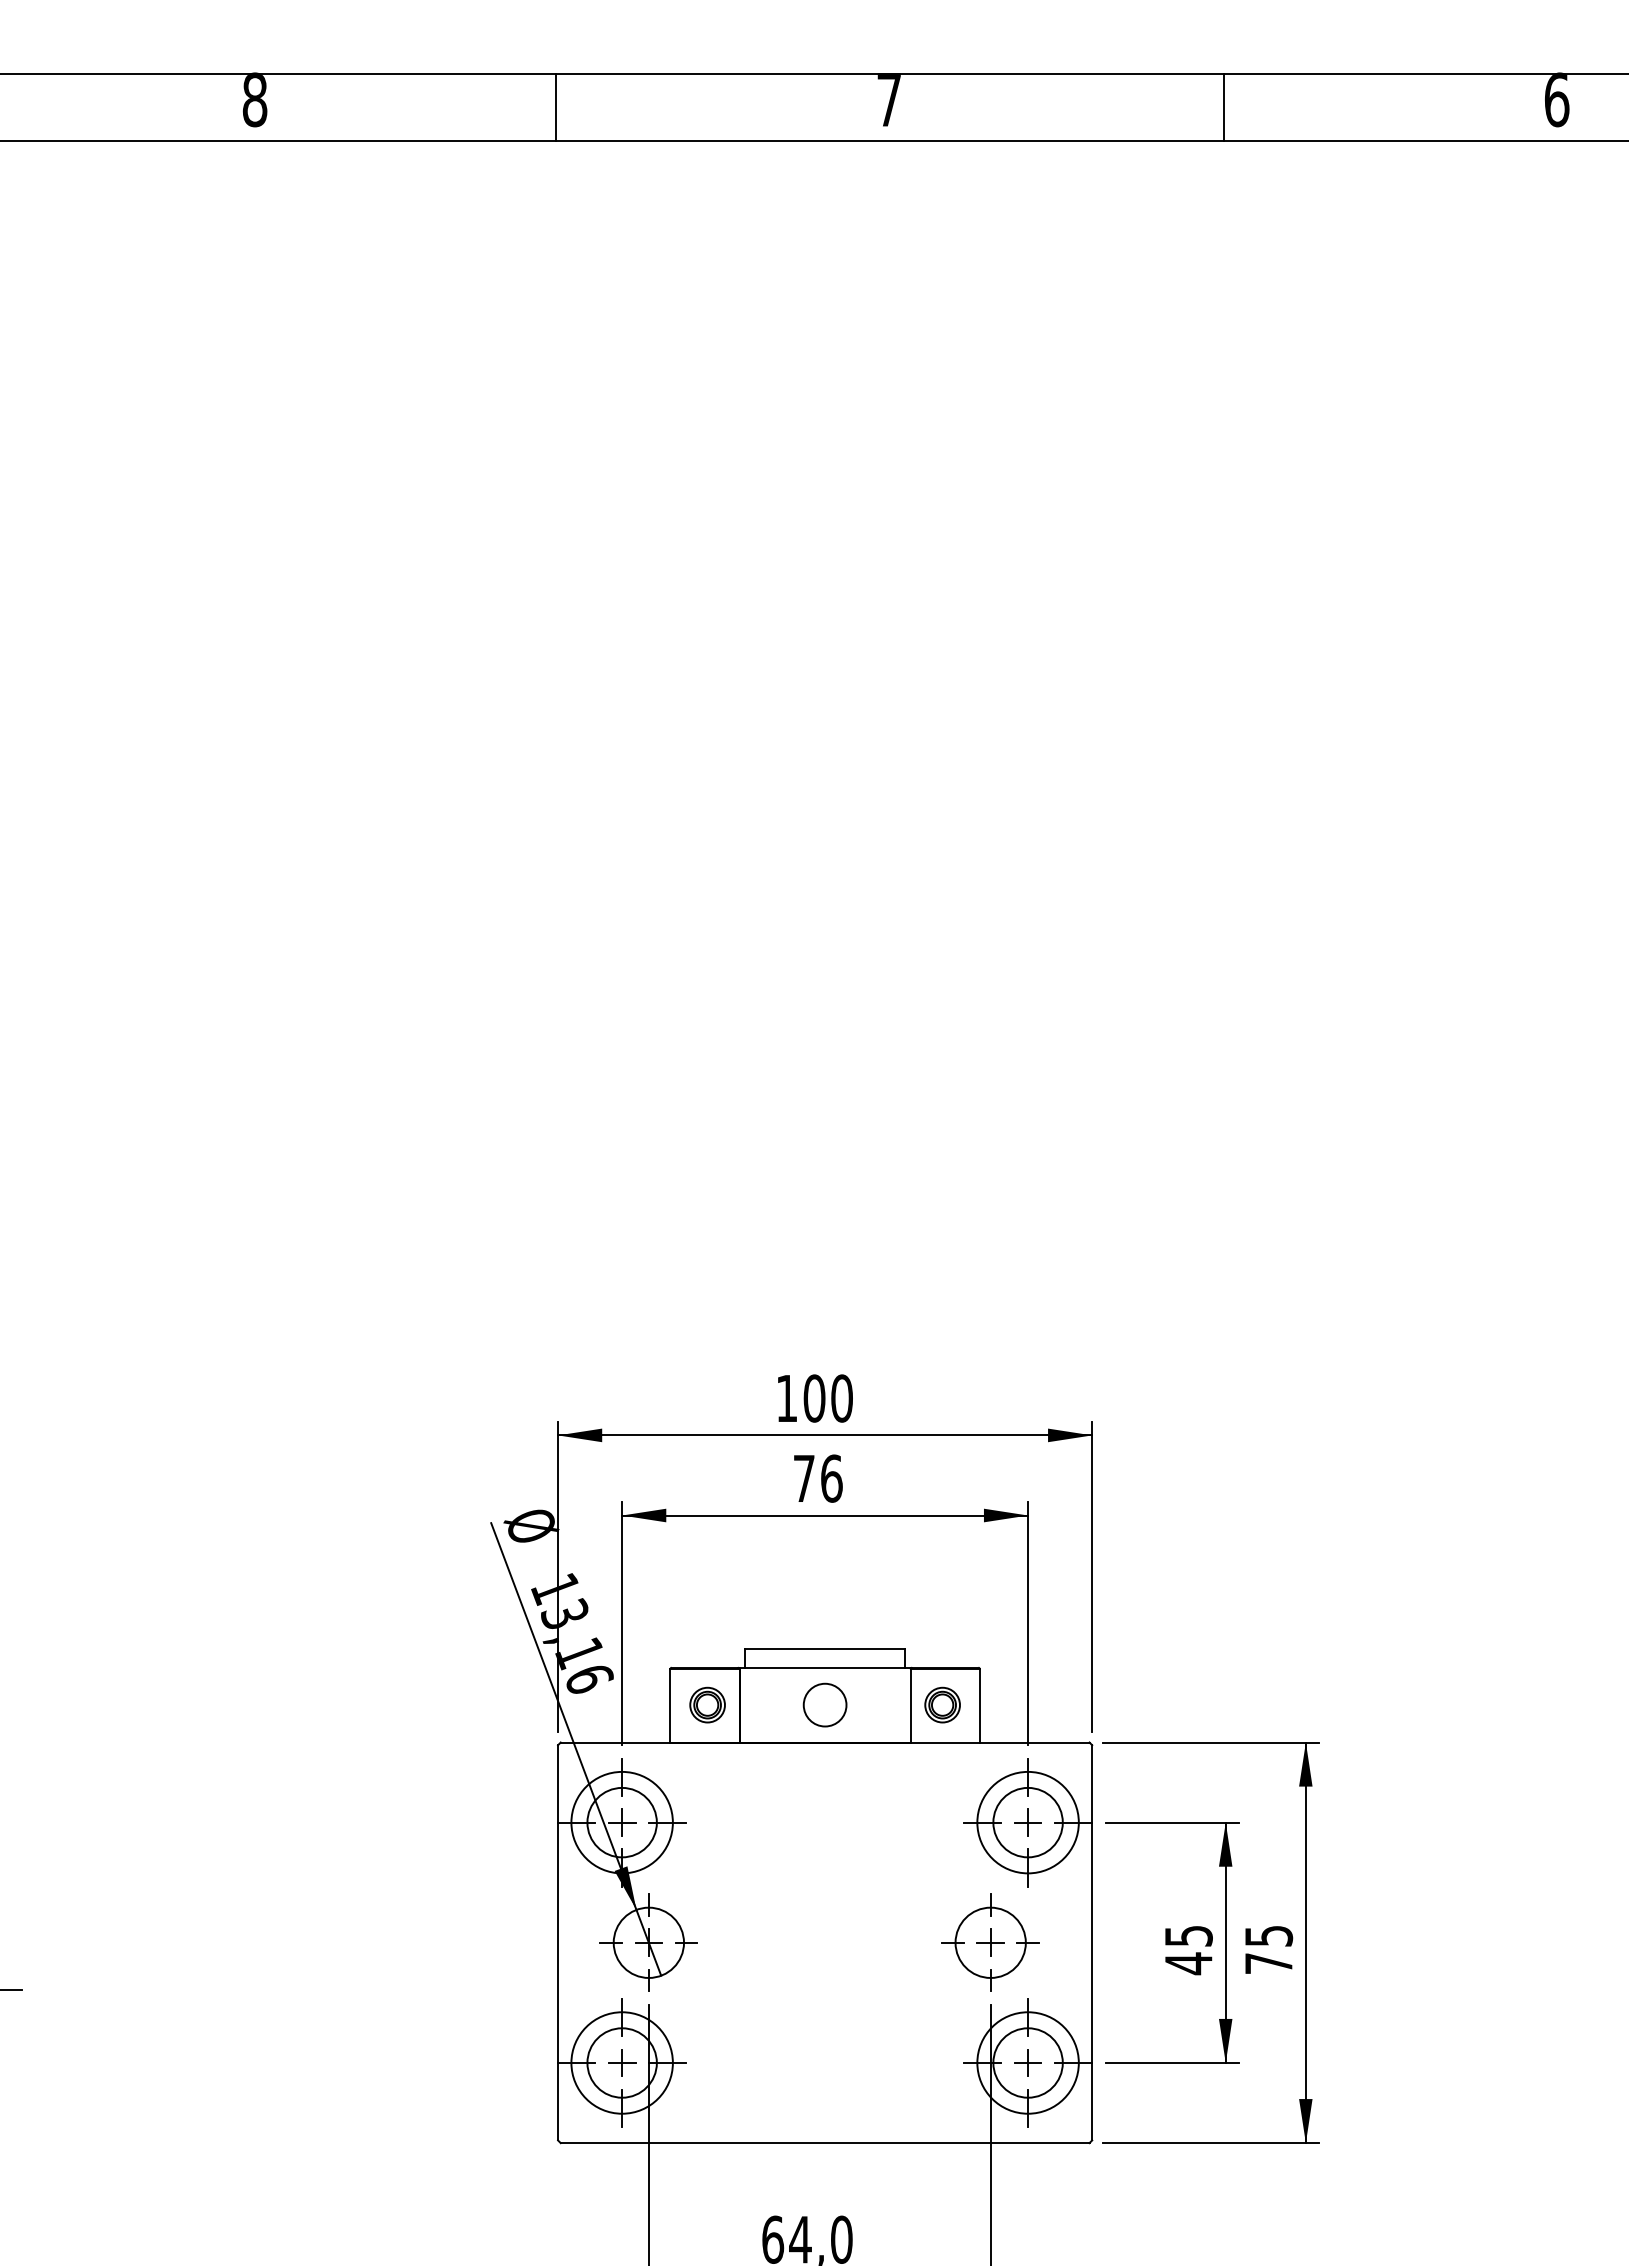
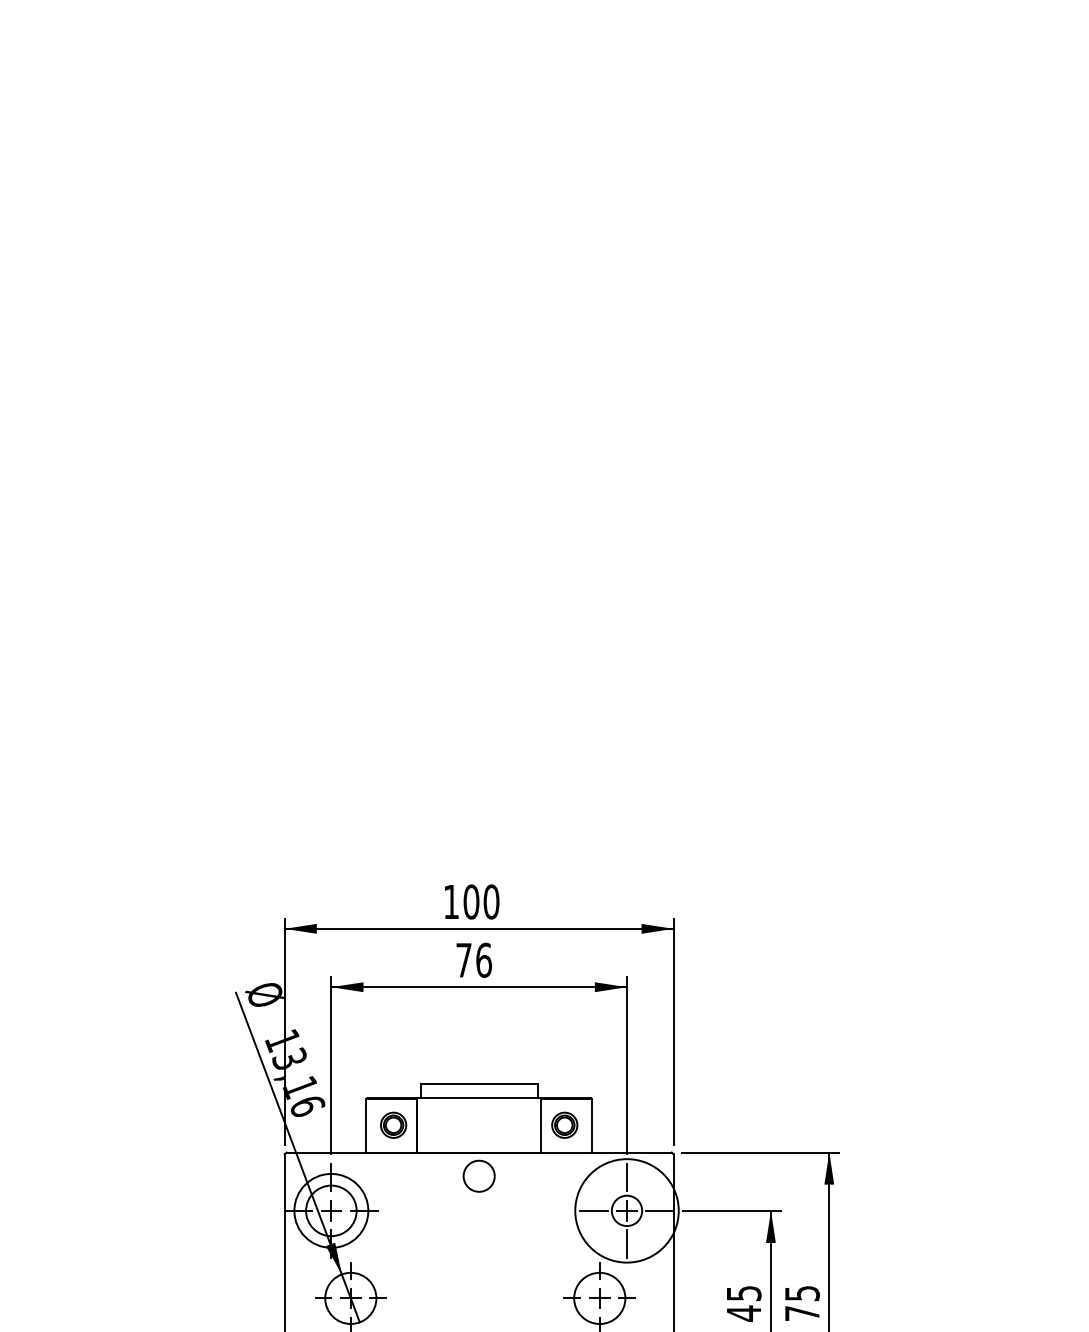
circle: (824, 1704) -> (478, 1175), moved
circle: (1027, 1822) -> (626, 1210), size x0.6
circle: (1027, 1822) -> (626, 1210), size x1.4

